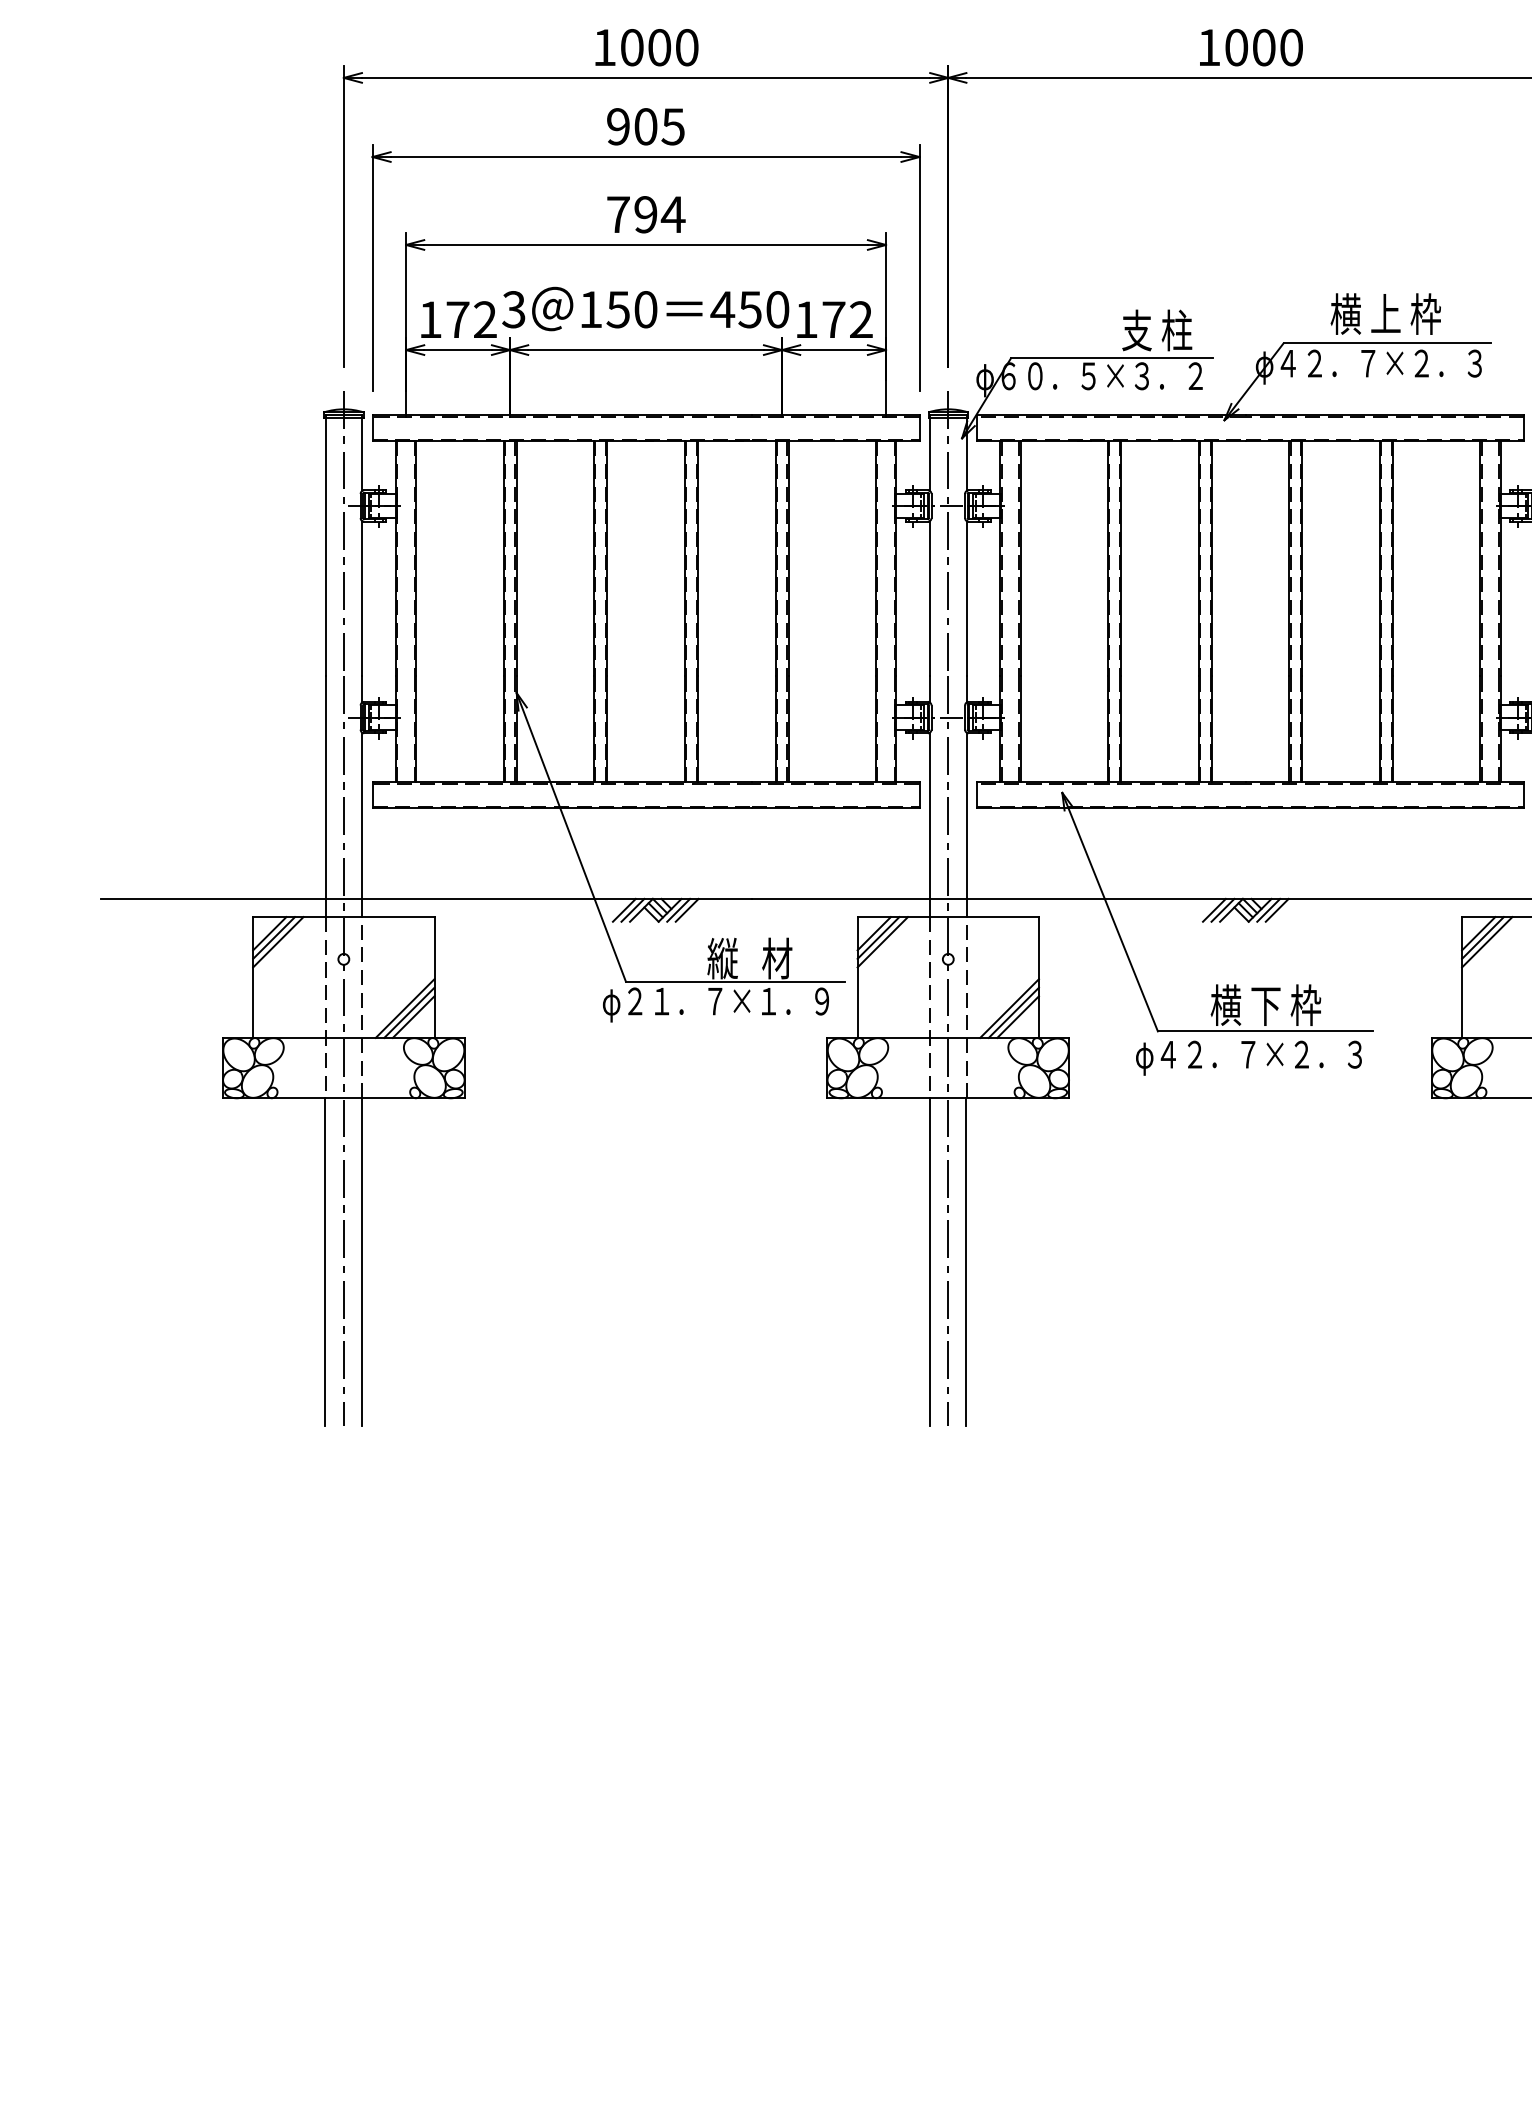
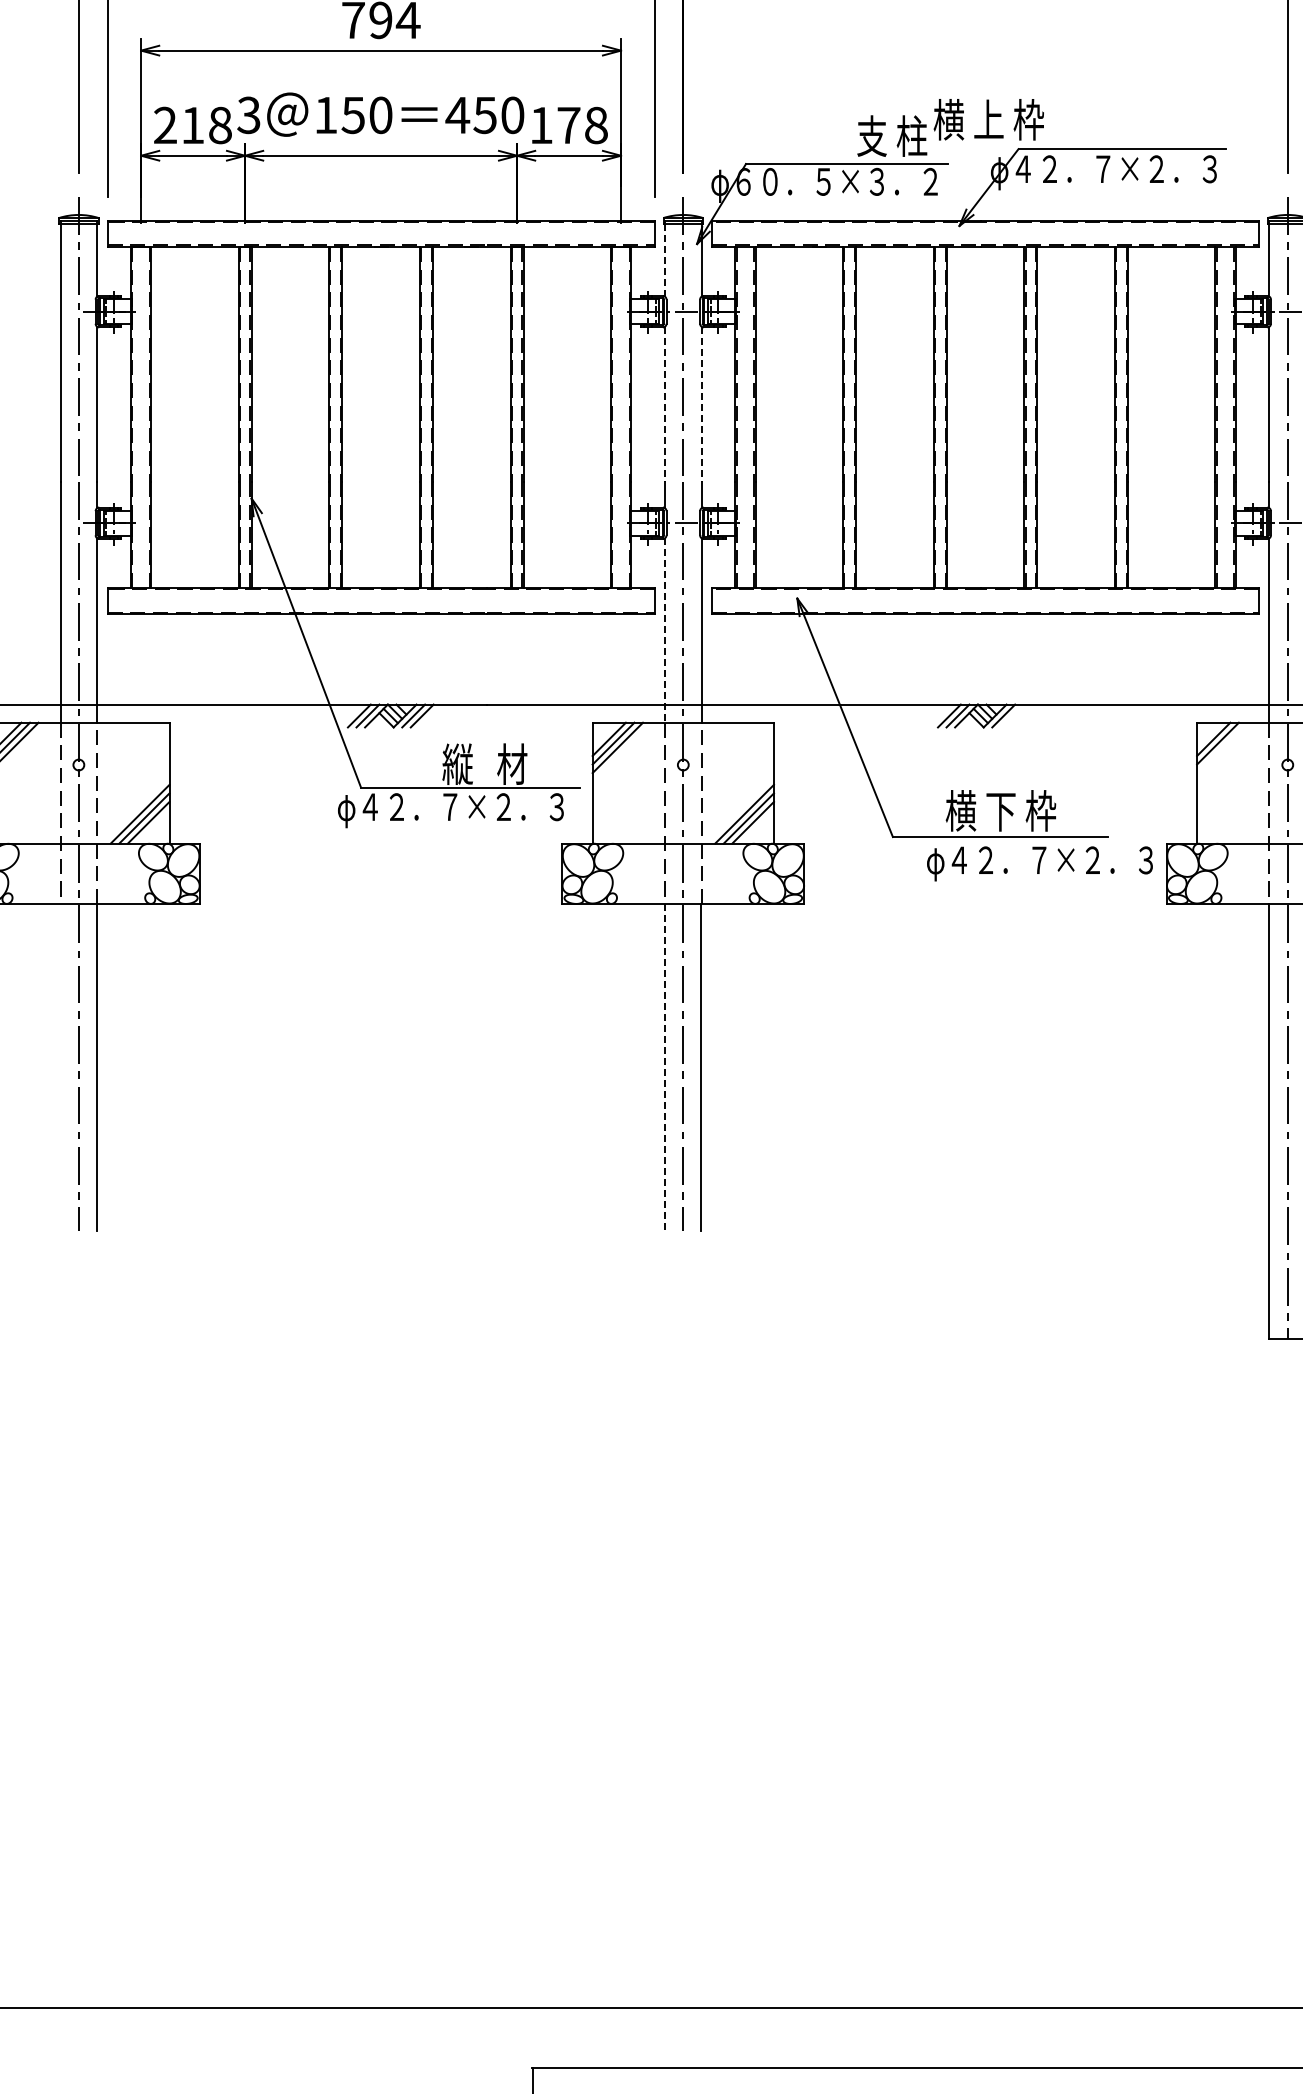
text: (1385, 313) -> (988, 119), moved
text: (457, 319) -> (192, 125), 172 -> 218
text: (861, 319) -> (596, 125), 172 -> 178
line: (930, 455) -> (665, 261), solid -> dashed
line: (930, 598) -> (665, 404), solid -> dashed
line: (966, 598) -> (701, 404), solid -> dashed
line: (930, 825) -> (665, 631), solid -> dashed
line: (1276, 909) -> (1011, 715), removed
line: (1487, 942) -> (1222, 748), removed
text: (727, 1001) -> (462, 807), φ２１．７×１．９ -> φ４２．７×２．３
text: (1248, 1057) -> (1039, 863), moved
line: (325, 1261) -> (60, 1067), removed
line: (929, 1262) -> (664, 1068), solid -> dashed

